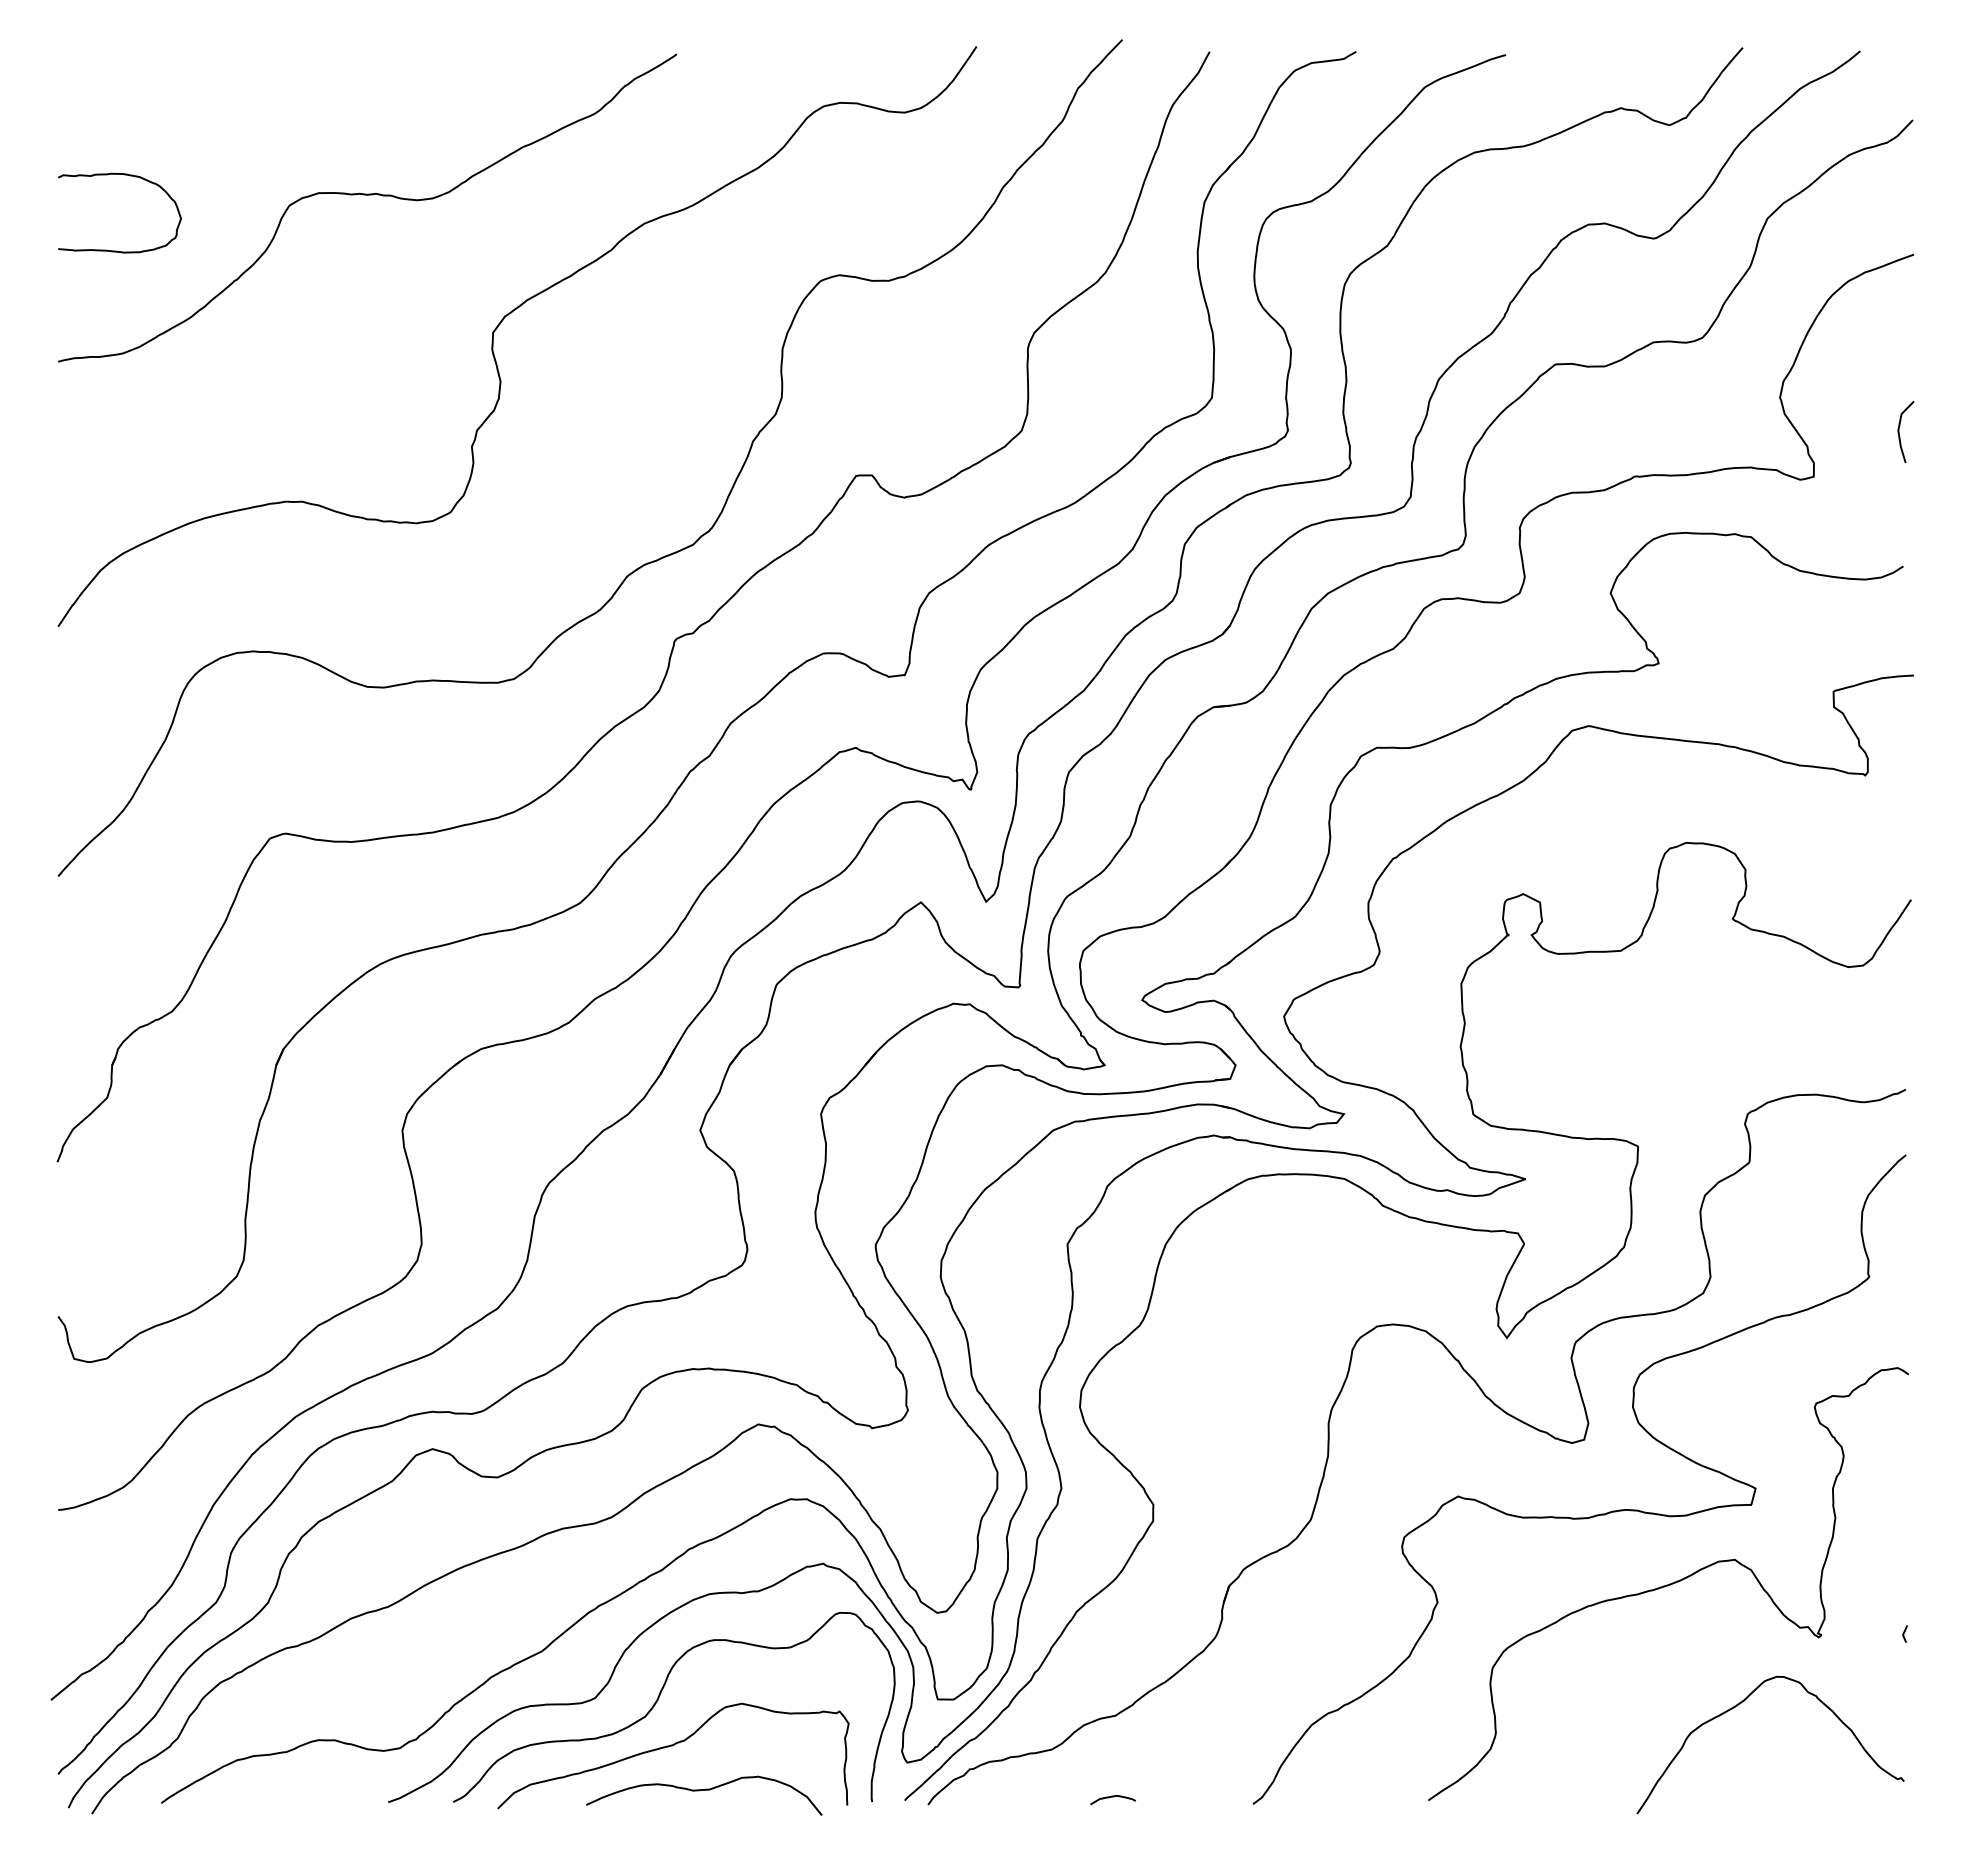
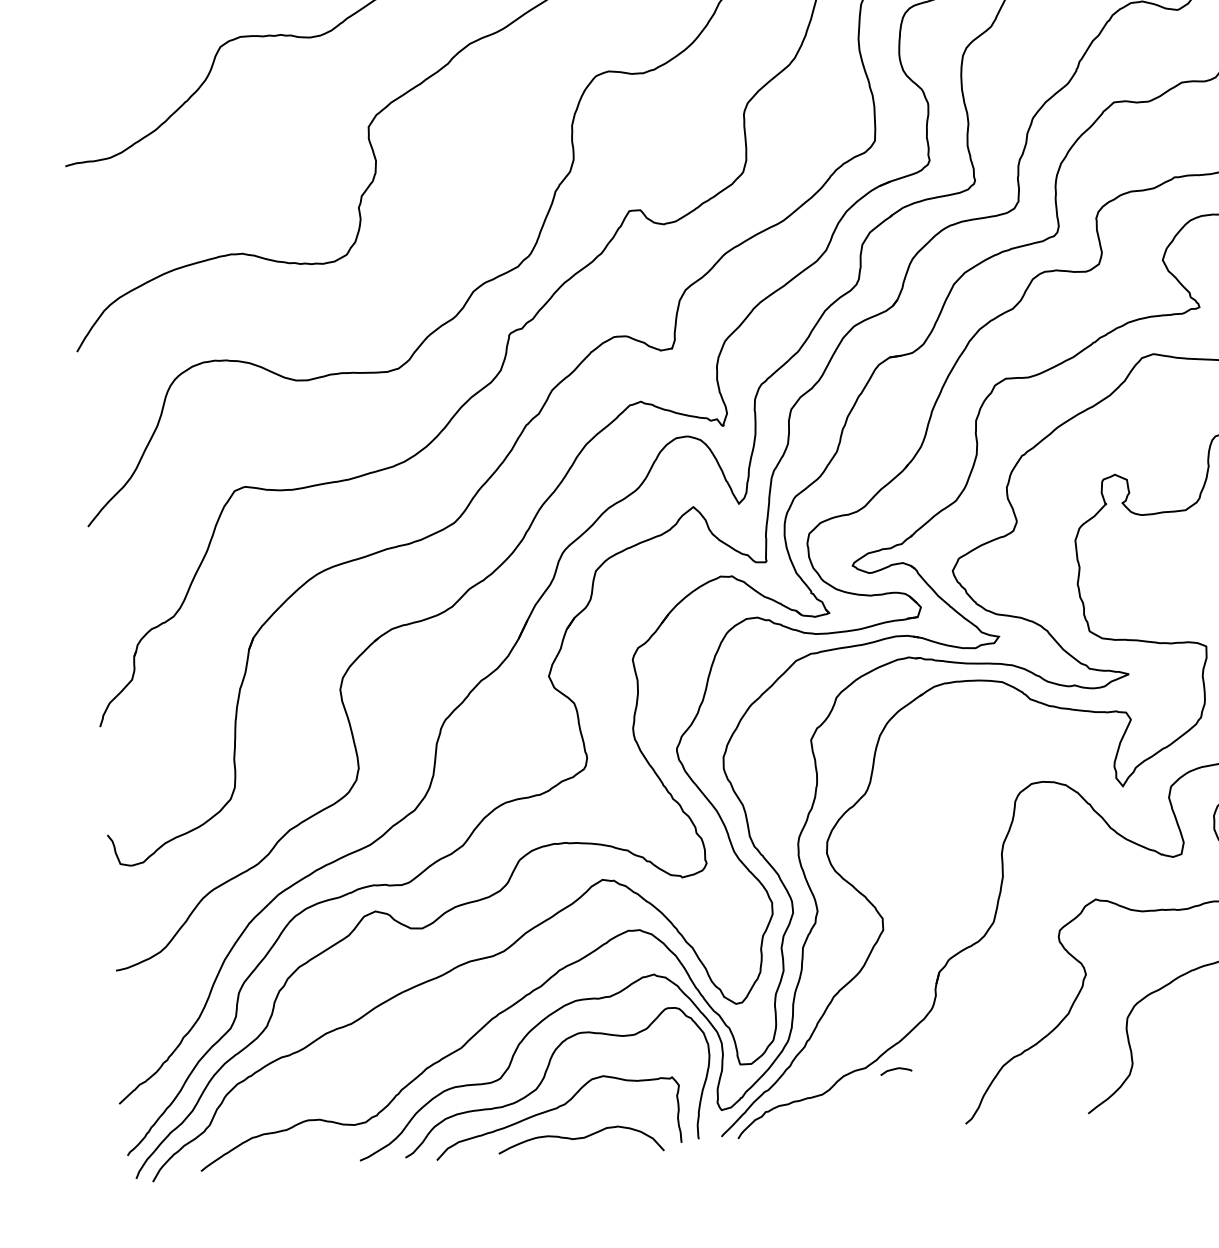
curve: (124, 175) -> (103, 33), removed
curve: (1112, 1797) -> (895, 1069), moved

